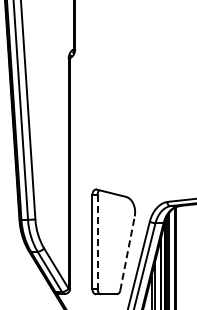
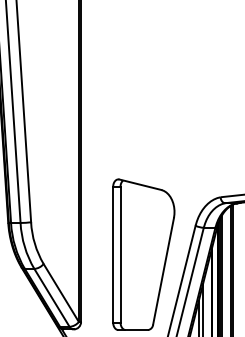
line: (97, 242) -> (120, 255), dashed -> solid
line: (127, 253) -> (163, 271), dashed -> solid

